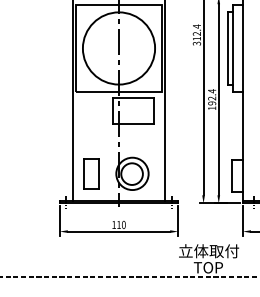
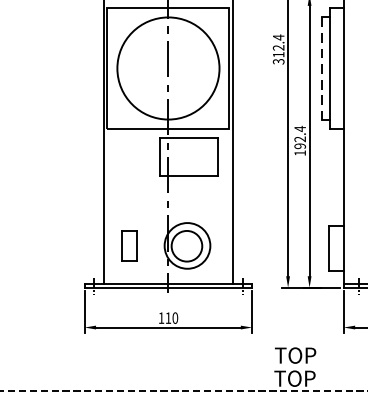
line: (227, 48) -> (321, 68), solid -> dashed
part: (91, 173) -> (129, 245), size x0.7
text: (209, 251) -> (296, 355), 立体取付 -> TOP

